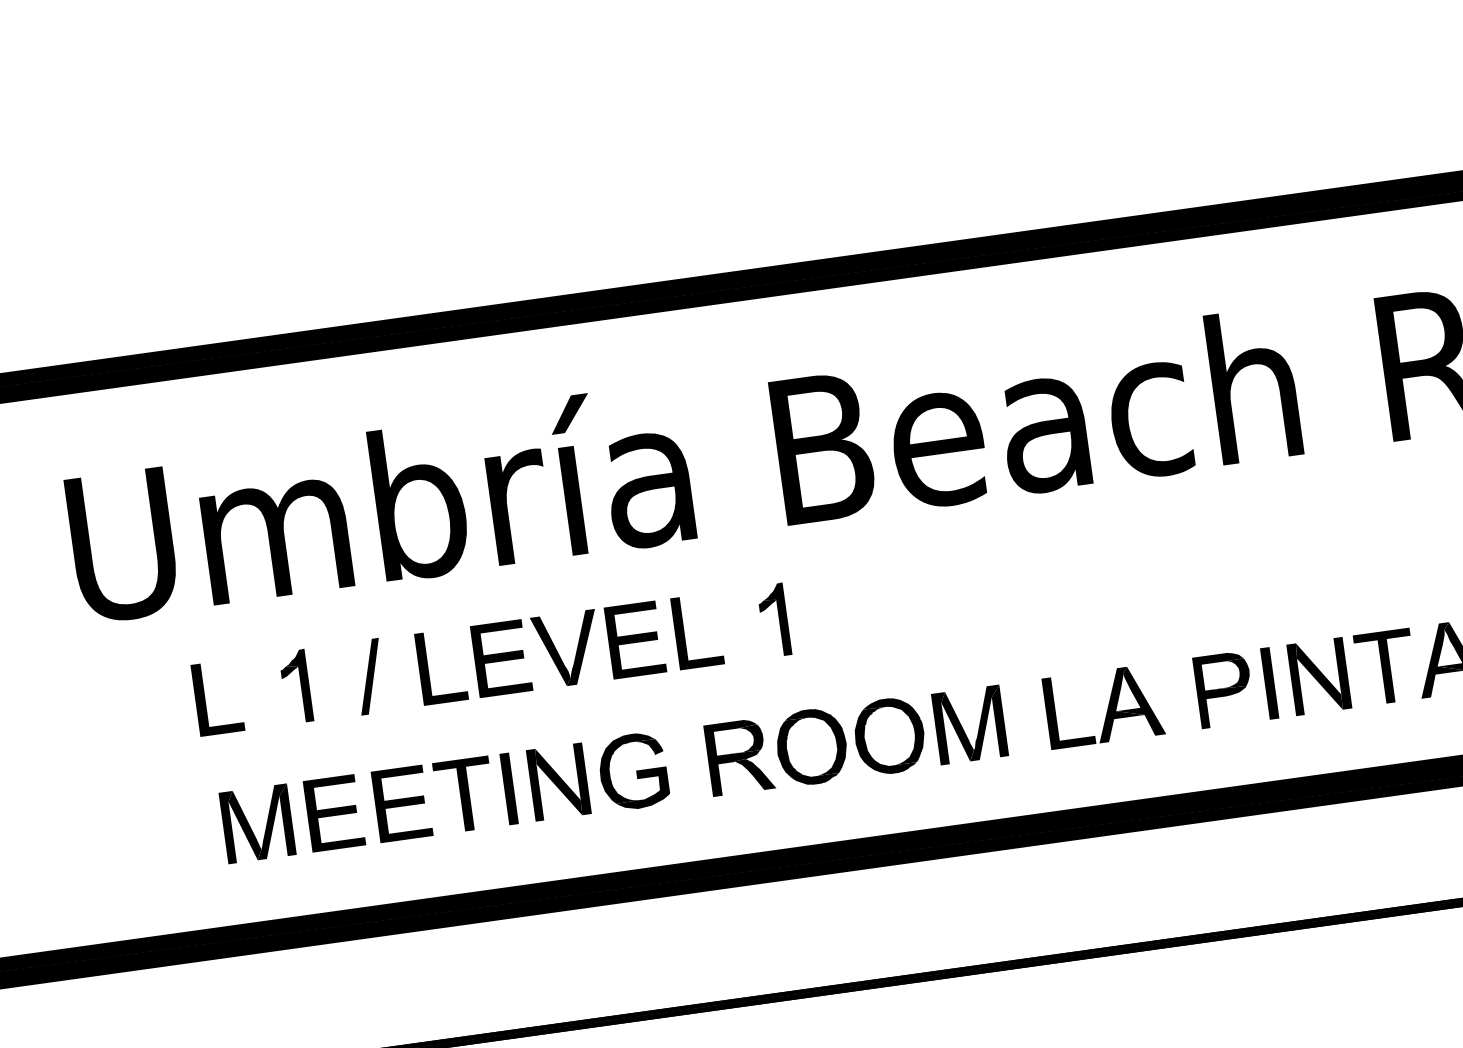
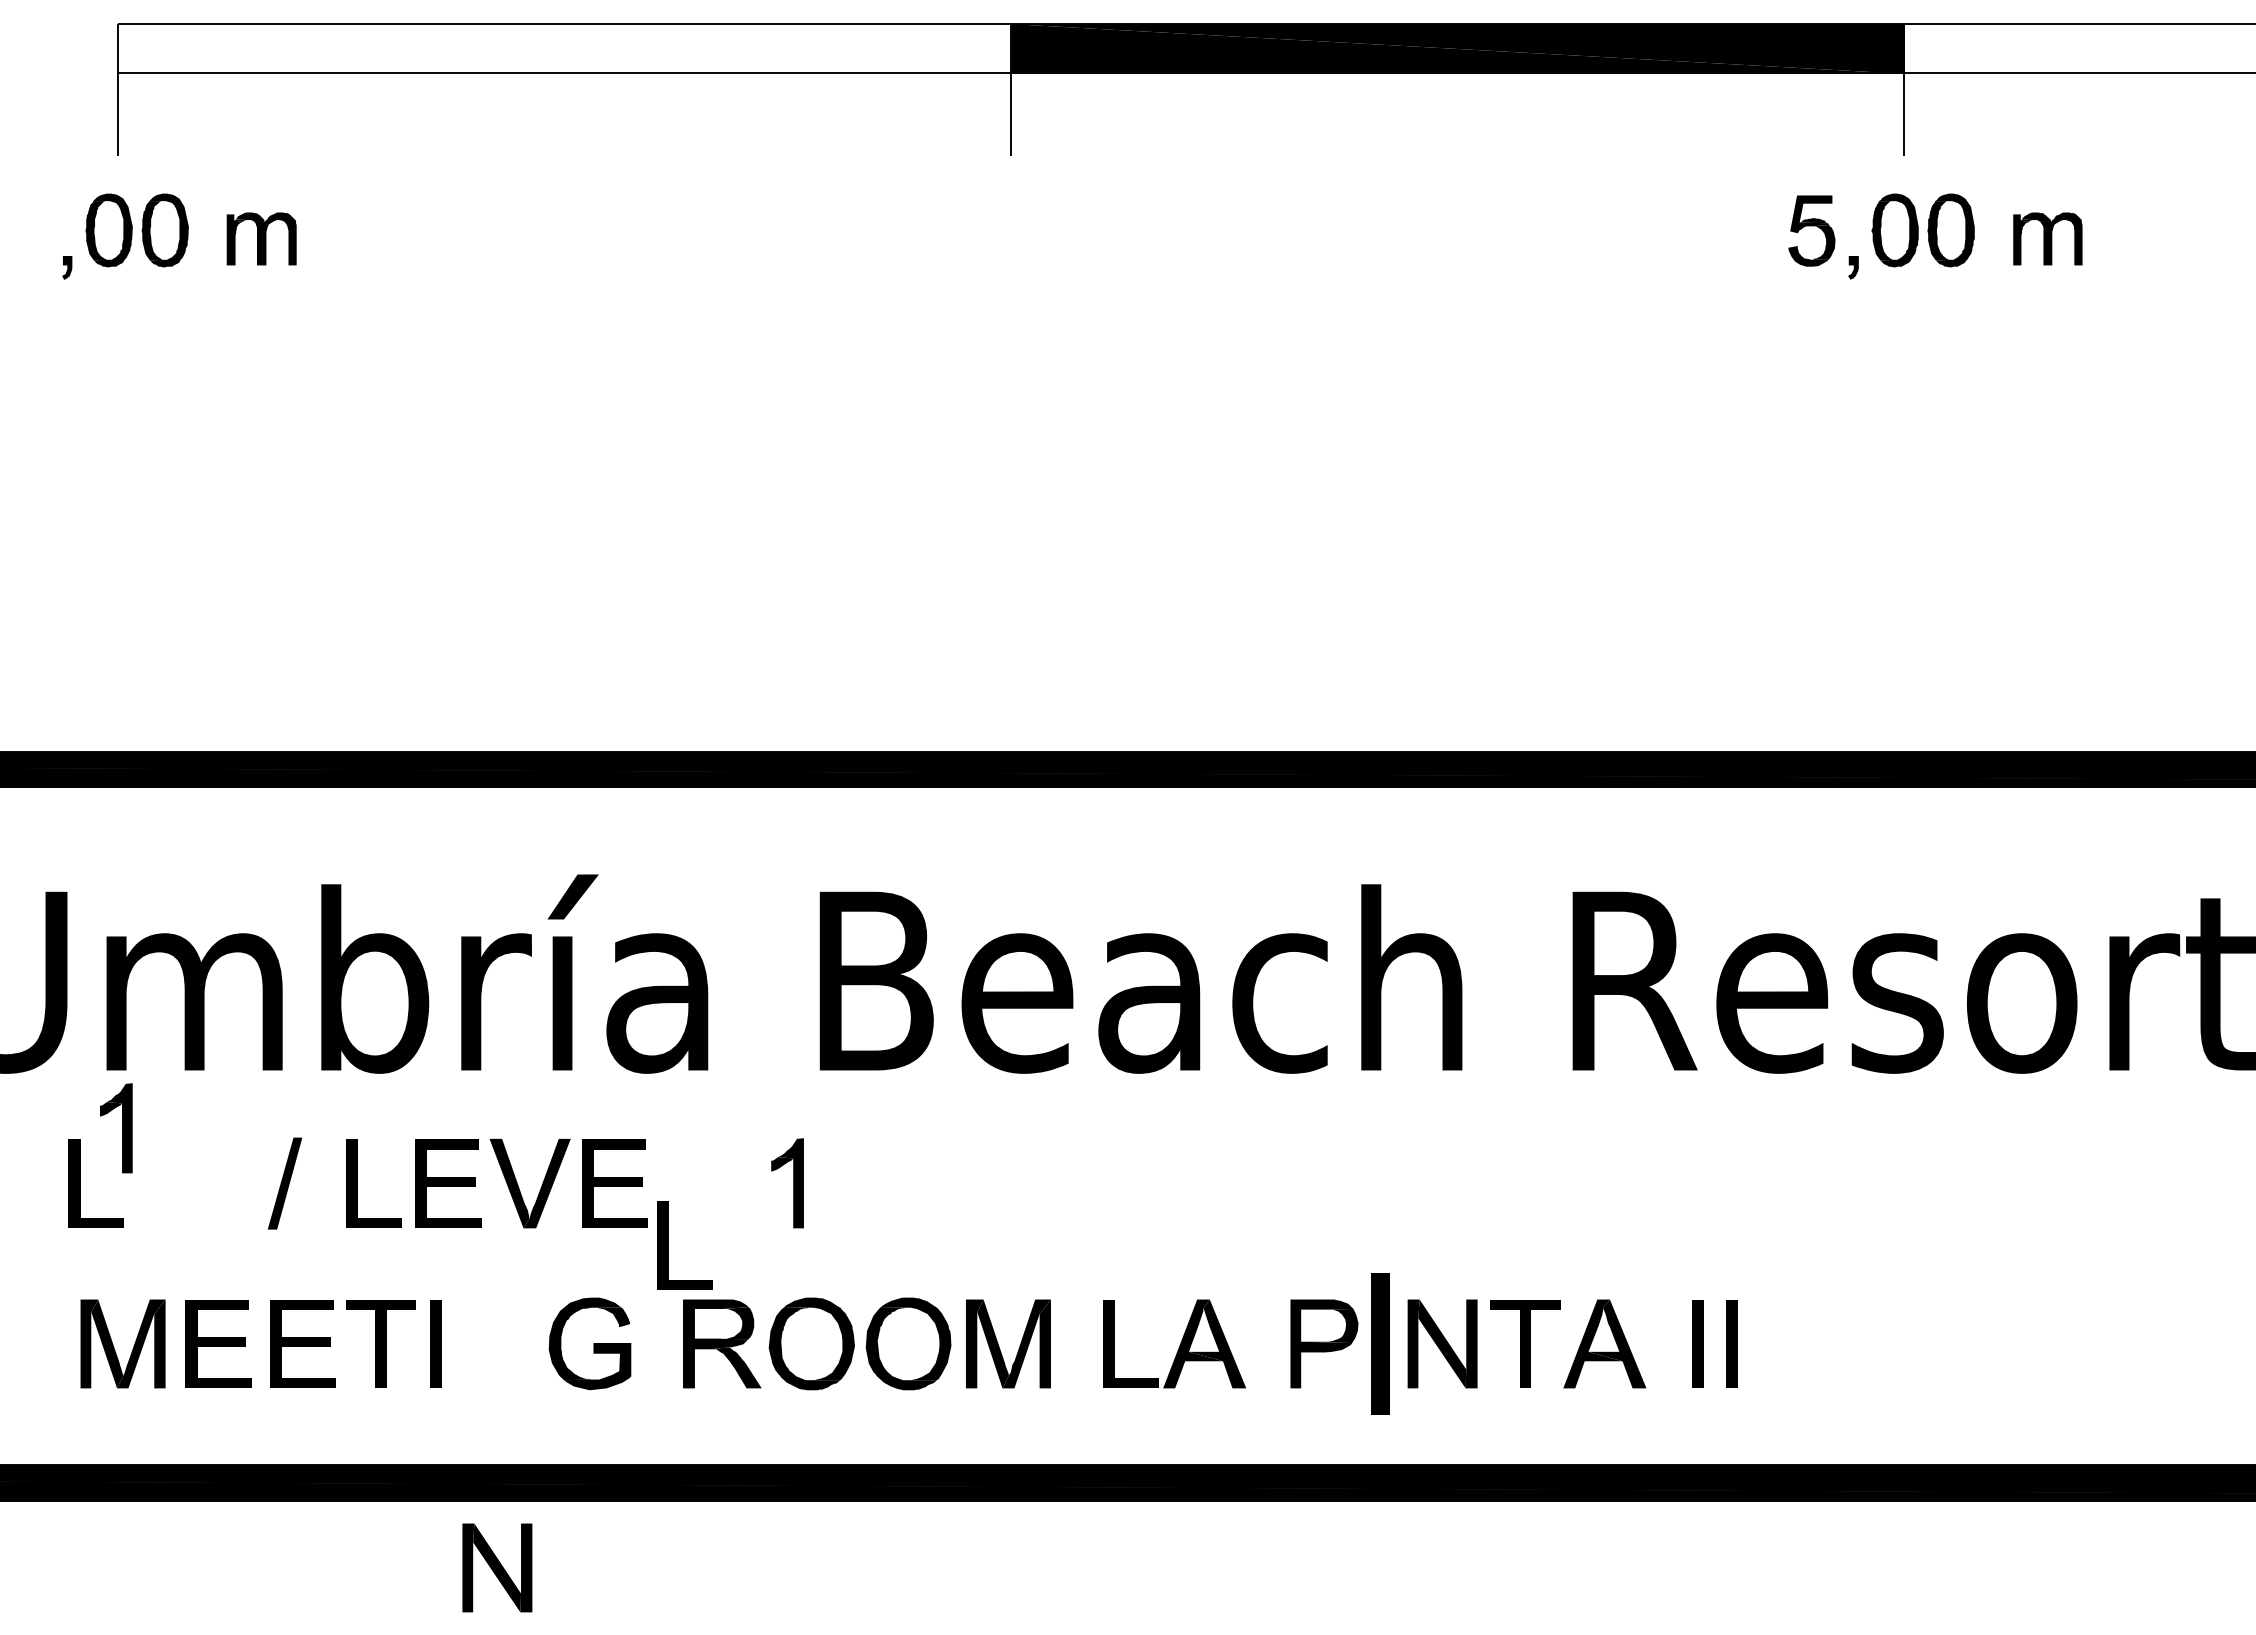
part: (684, 633) -> (668, 1245), moved
part: (1269, 683) -> (1380, 1343), size x1.6
part: (296, 686) -> (116, 1128), moved
part: (558, 781) -> (497, 1567), moved

